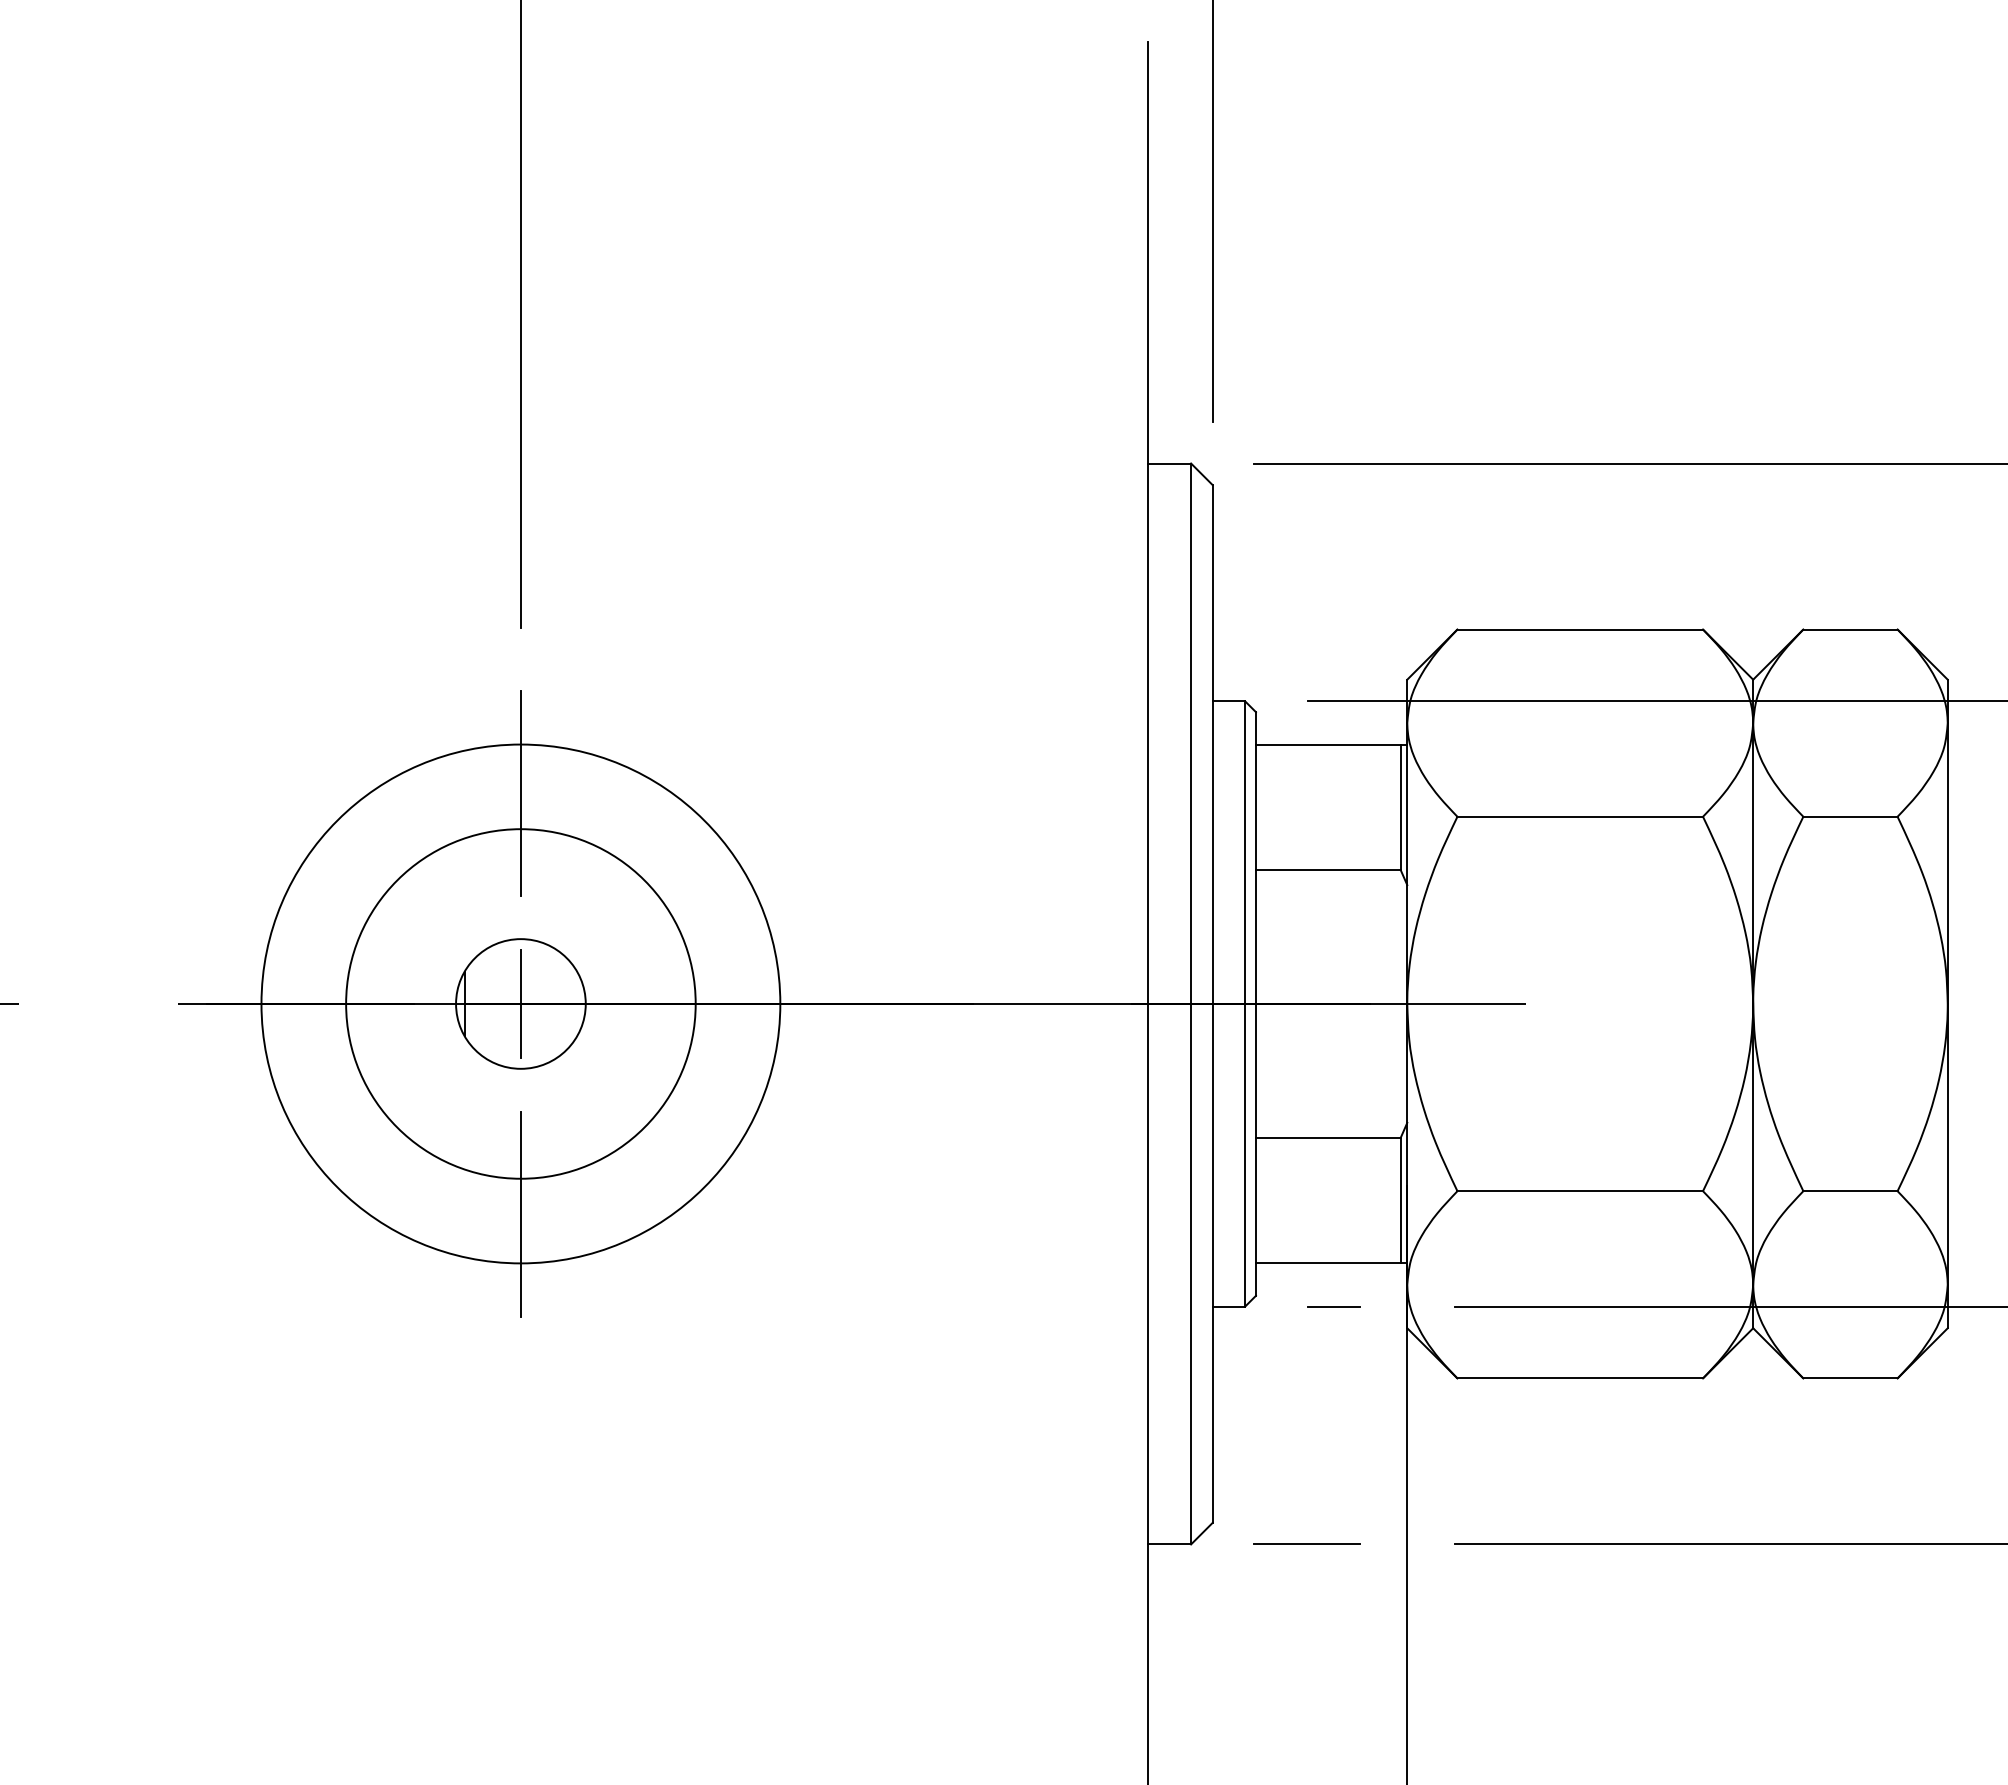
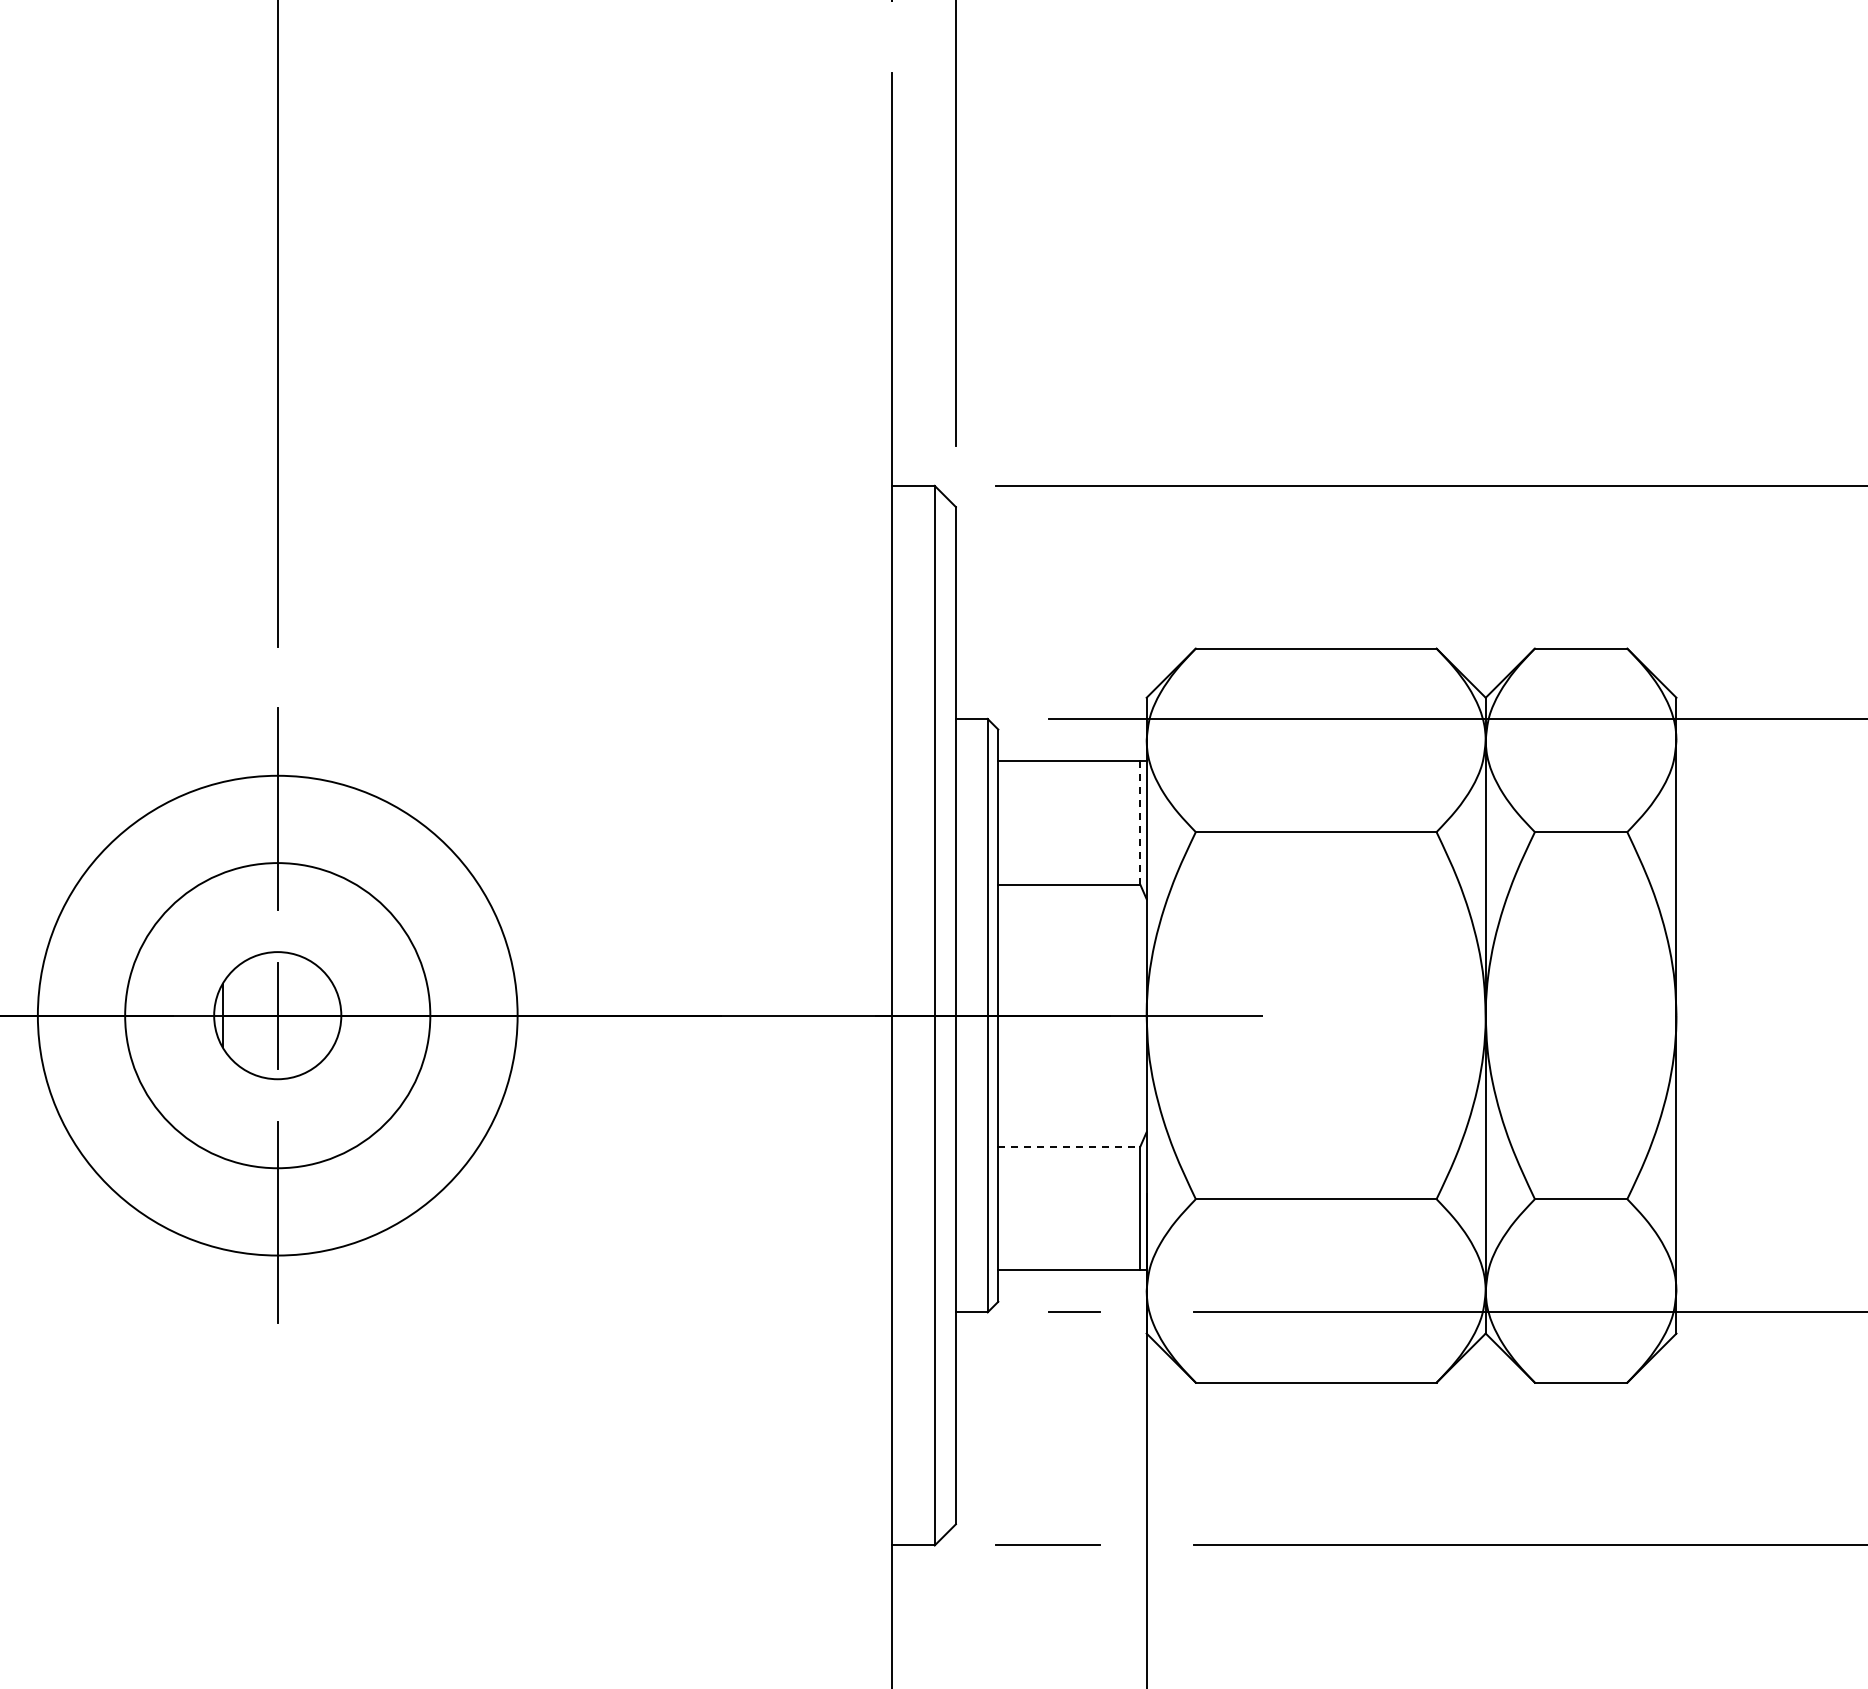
line: (1400, 807) -> (1140, 823), solid -> dashed
circle: (520, 1003) -> (277, 1015), size x0.6
circle: (520, 1003) -> (277, 1015), size x1.4
line: (1328, 1137) -> (1069, 1146), solid -> dashed

